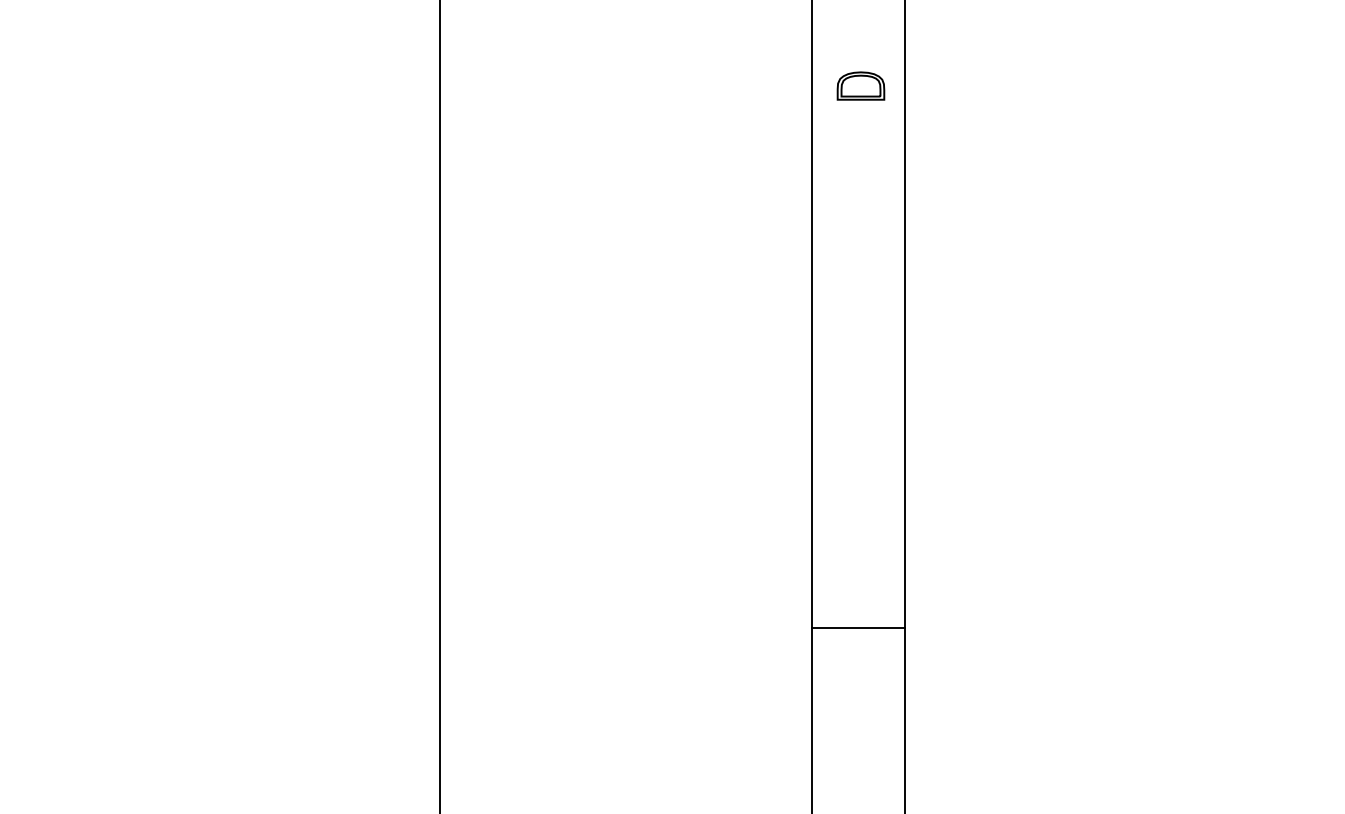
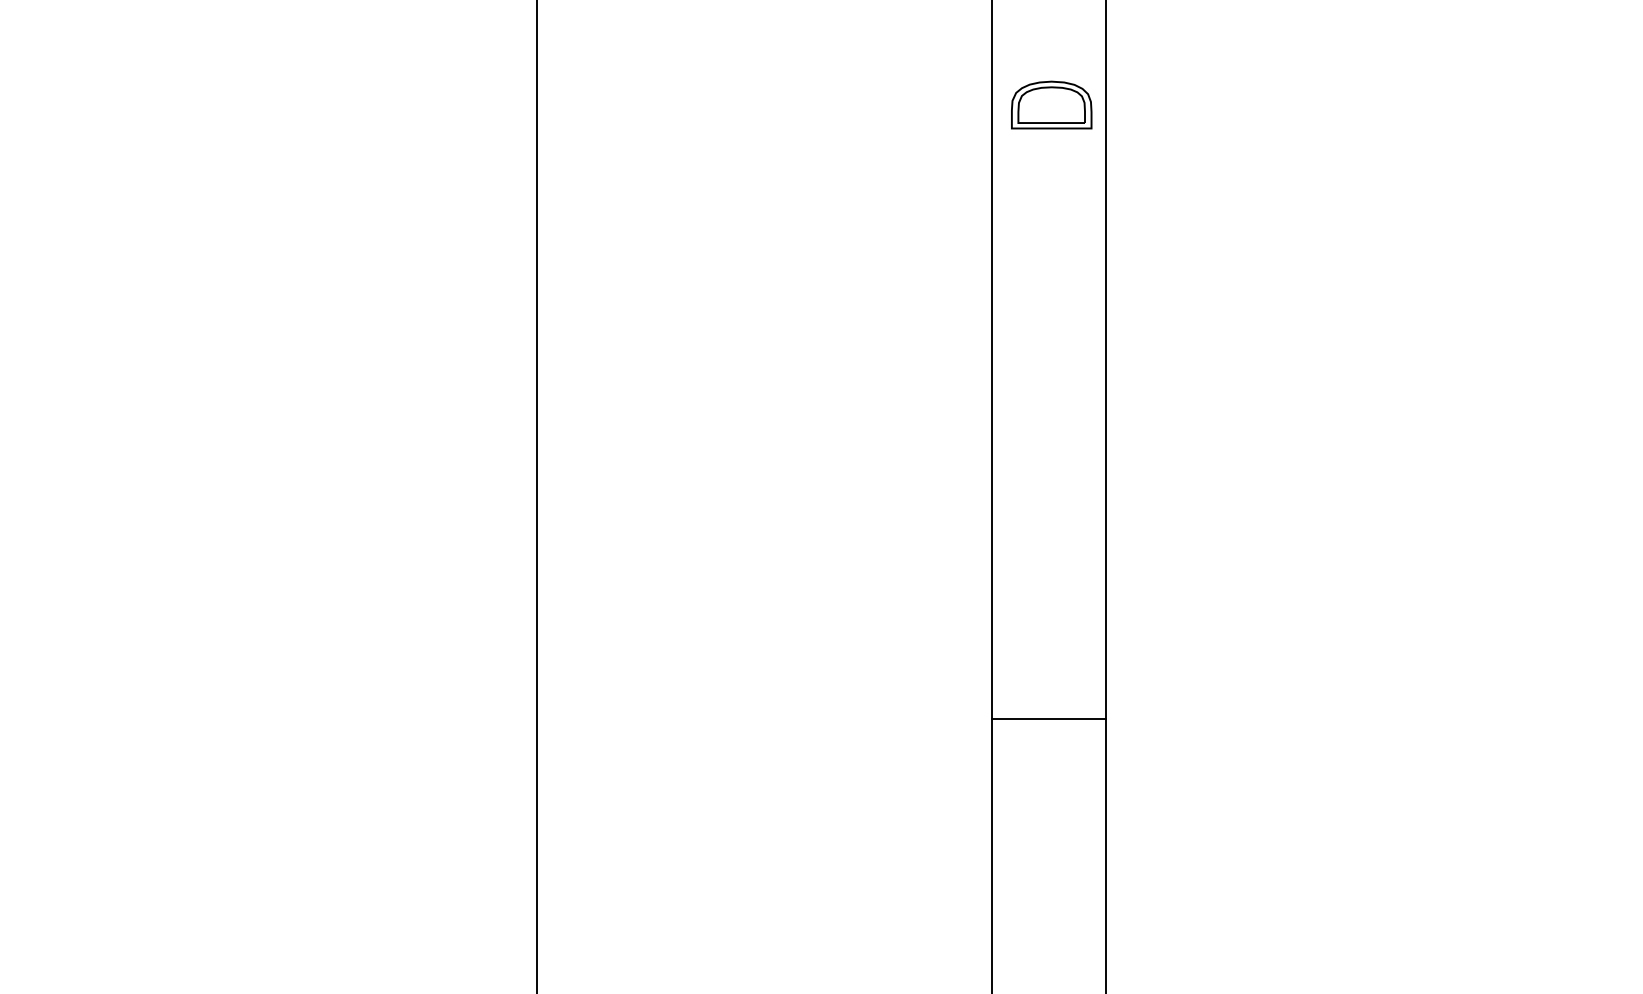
part: (860, 85) -> (1051, 104), size x1.4
line: (858, 628) -> (1048, 719), moved

